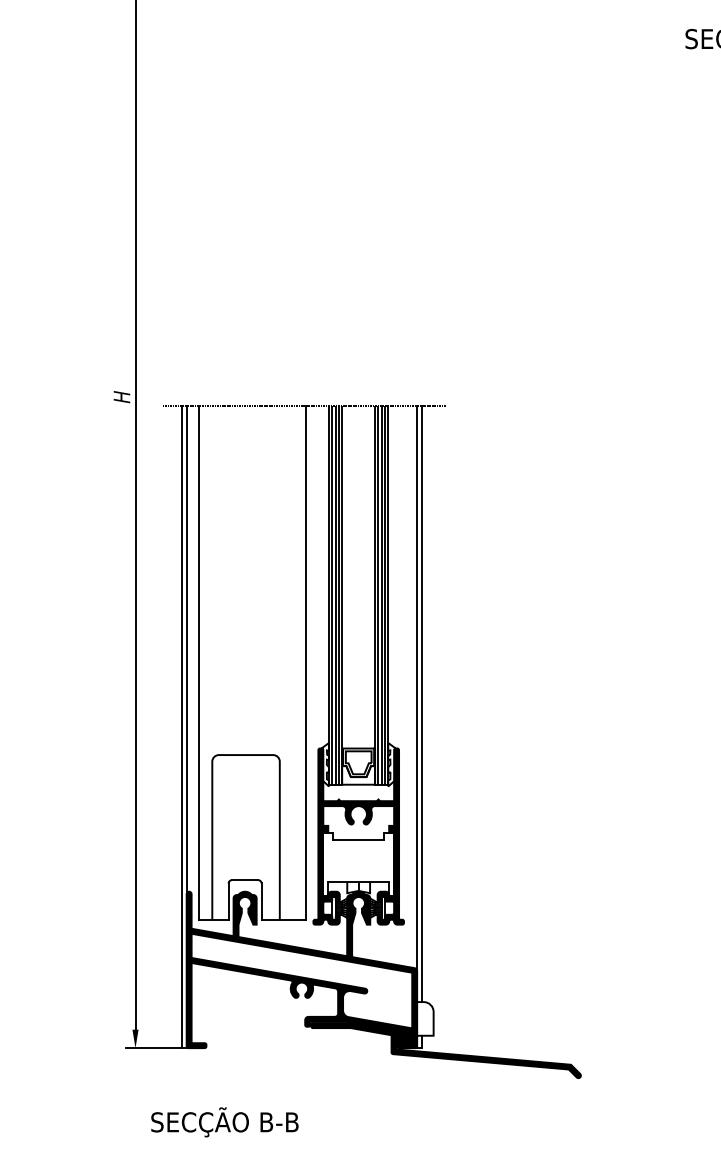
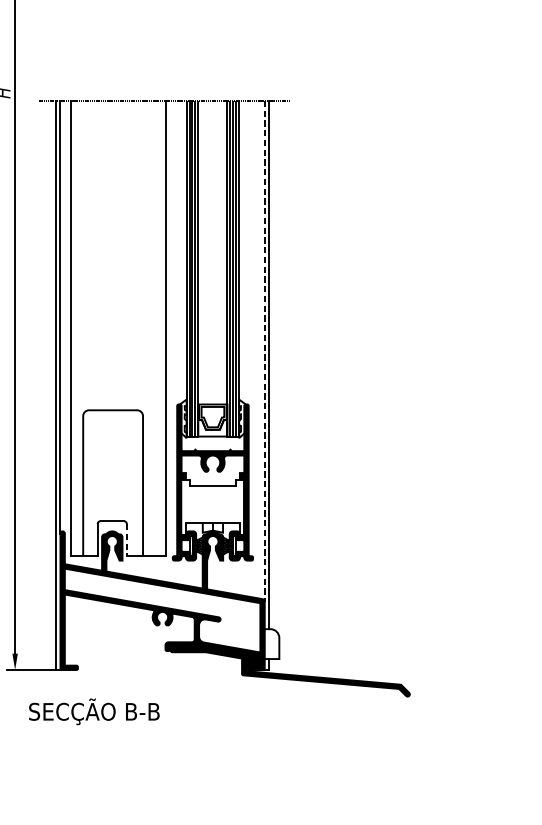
line: (417, 688) -> (265, 351), solid -> dashed
line: (261, 902) -> (126, 540), solid -> dashed
text: (224, 1122) -> (94, 711), moved

